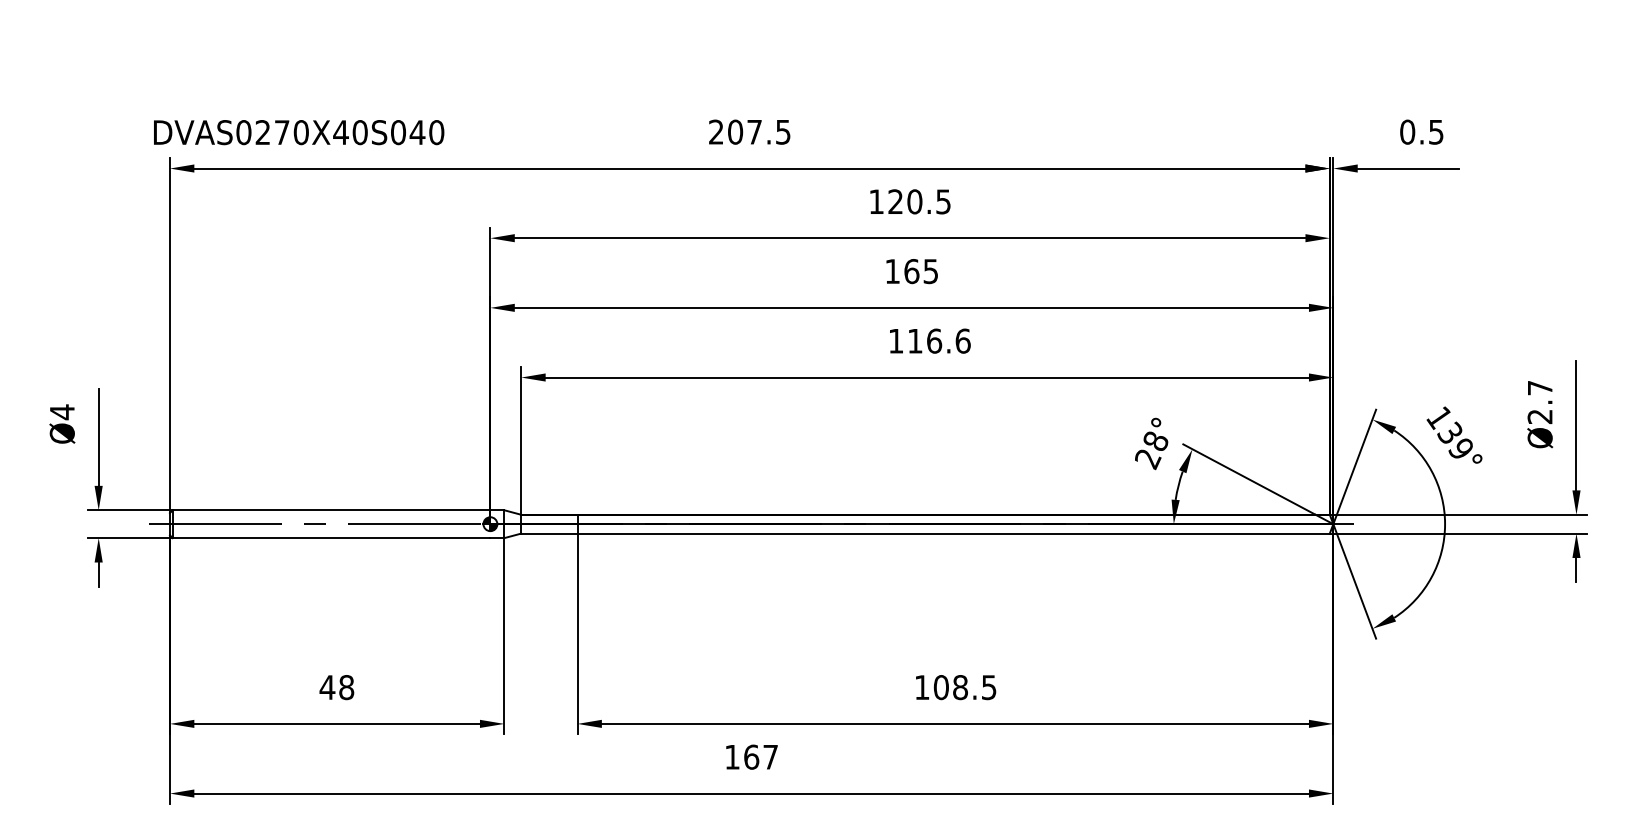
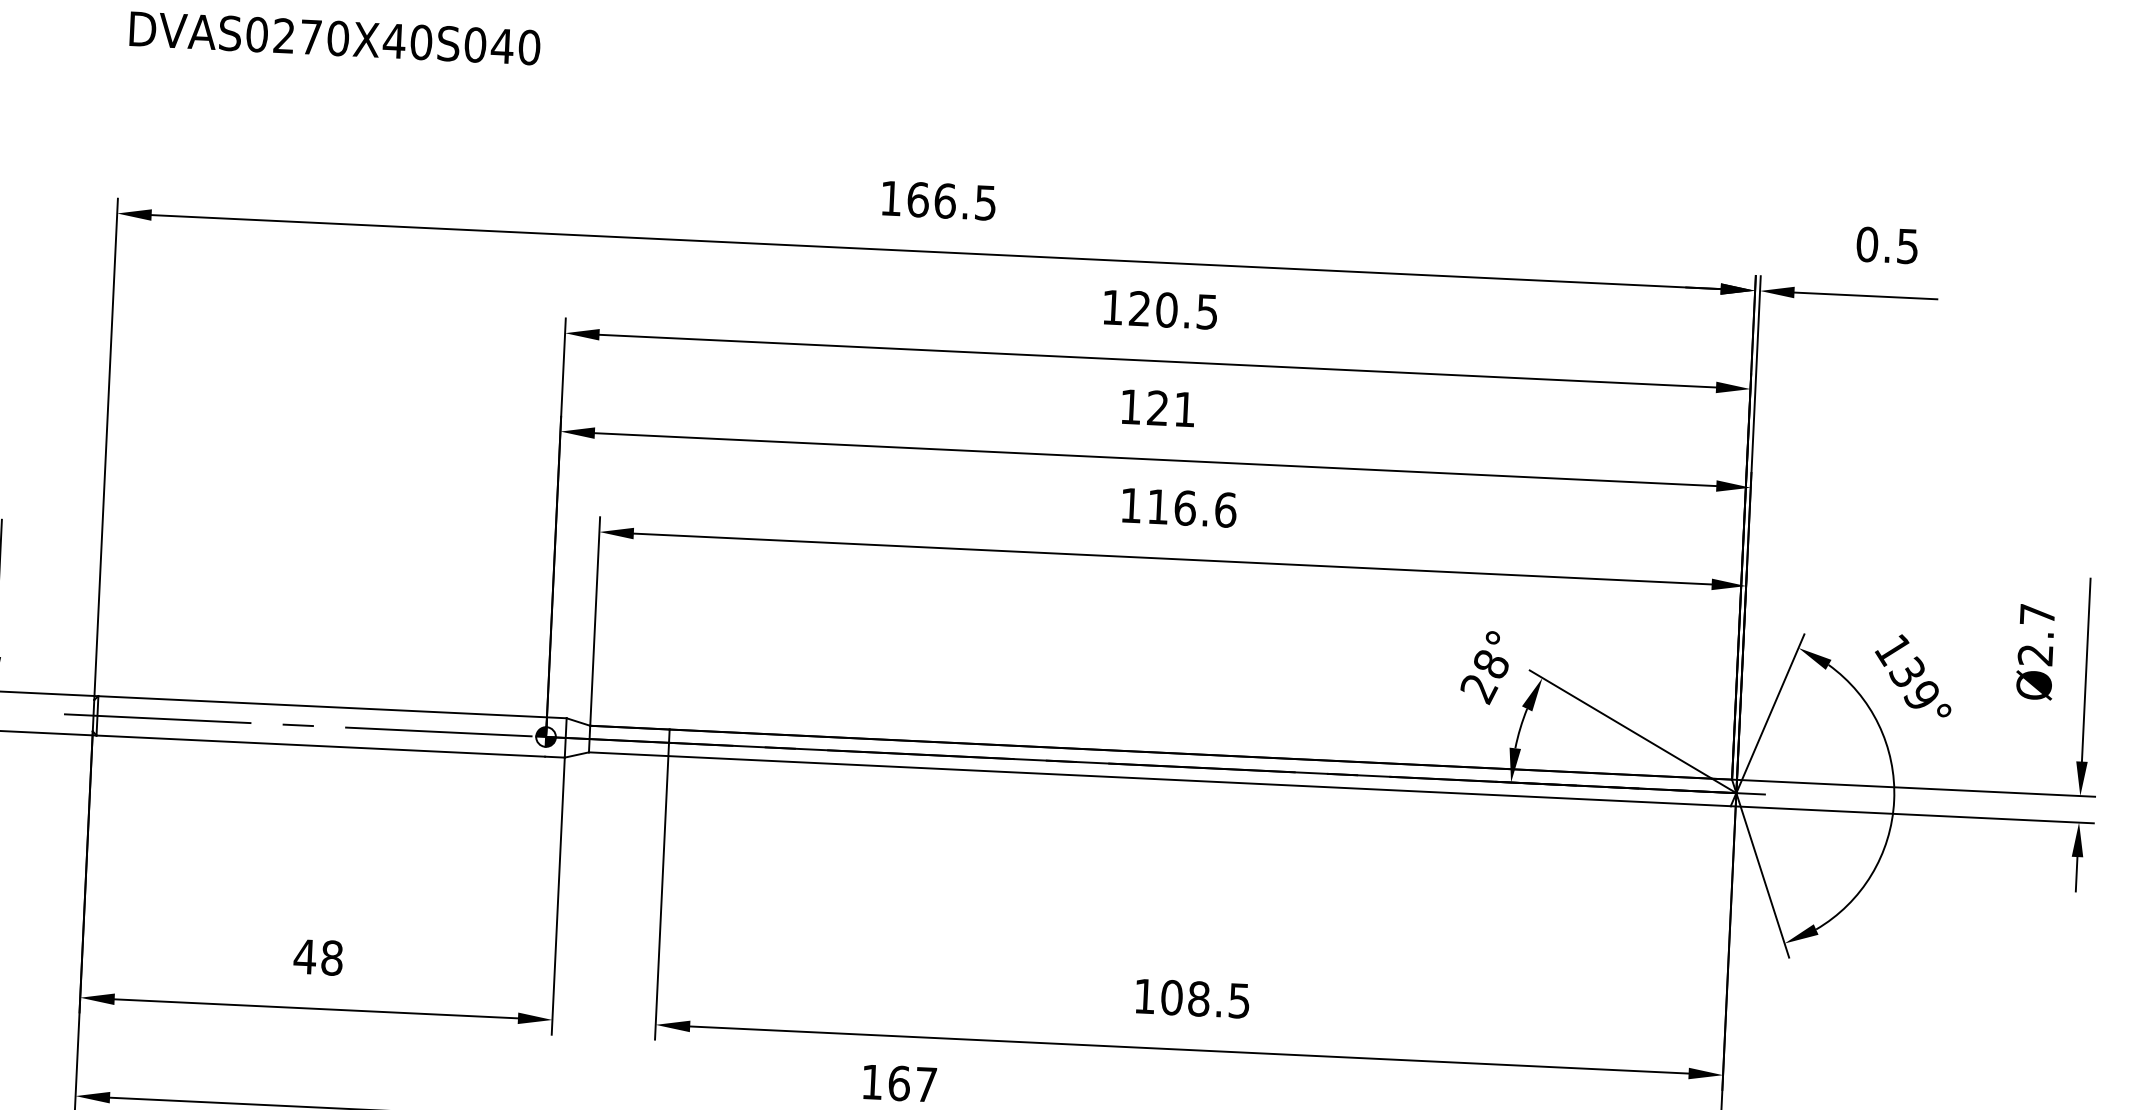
text: (735, 131) -> (918, 198), 207.5 -> 166.5
text: (299, 132) -> (335, 38), moved
text: (920, 271) -> (1170, 408), 165 -> 121

